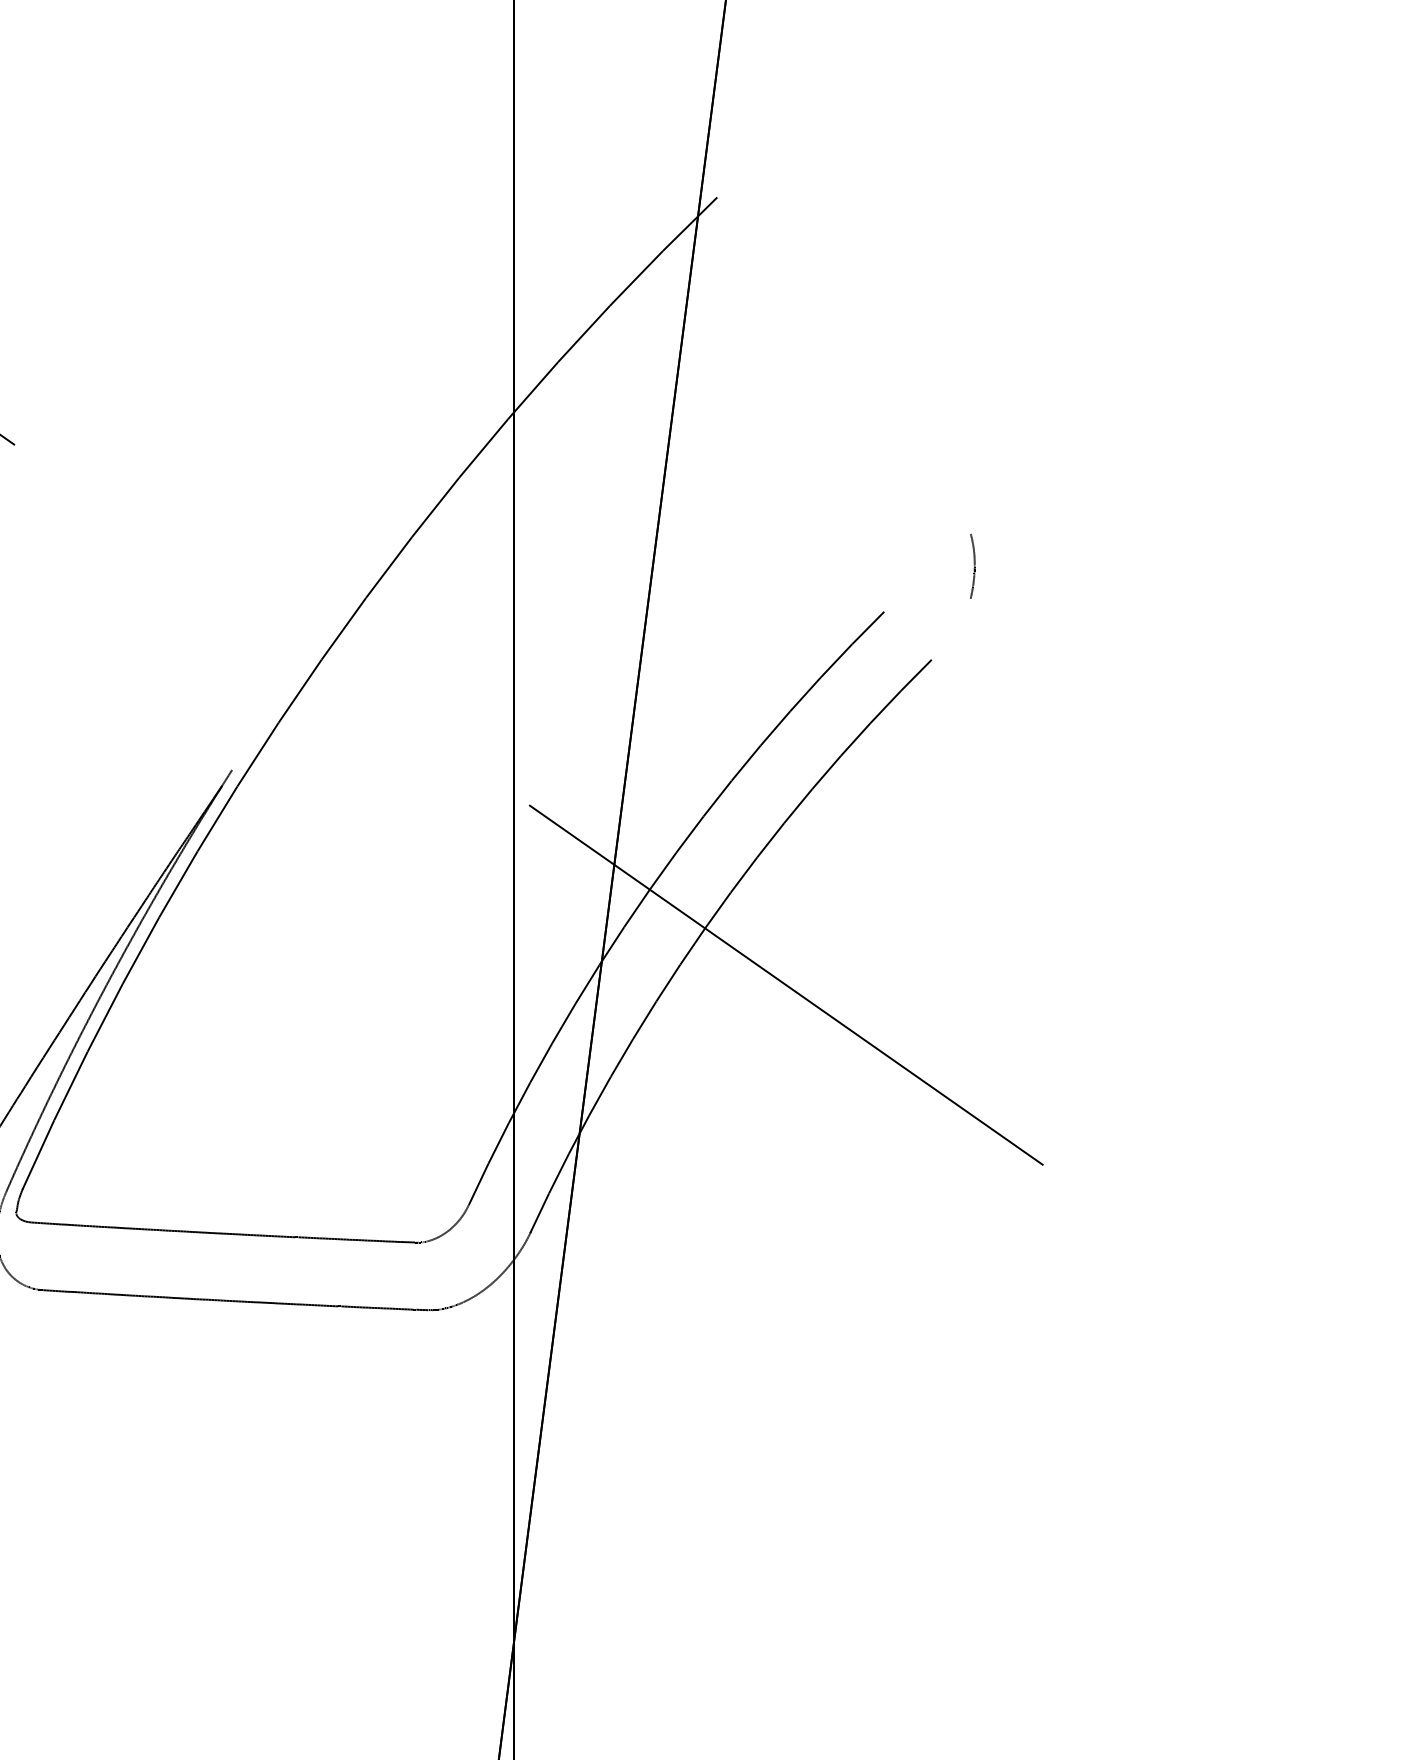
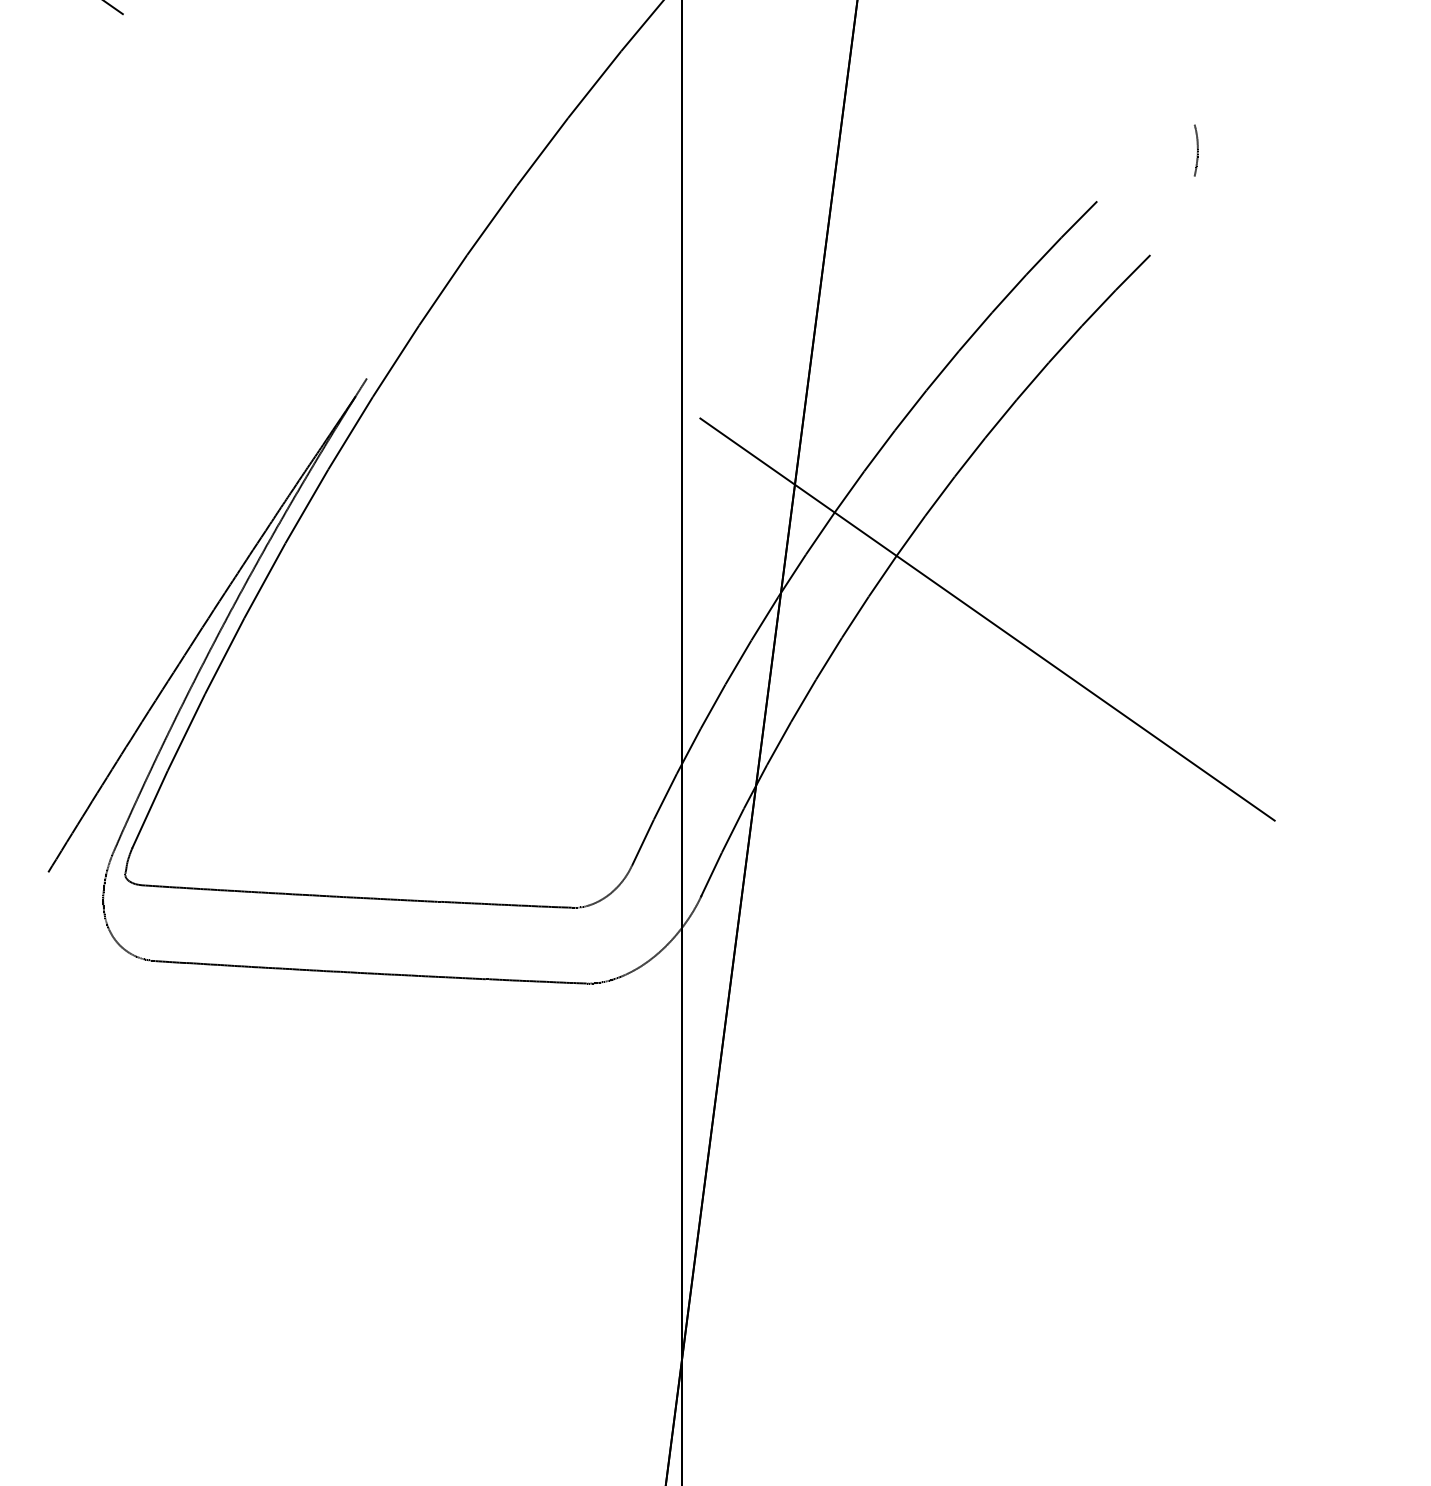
part: (972, 566) -> (1196, 150), size x0.71

